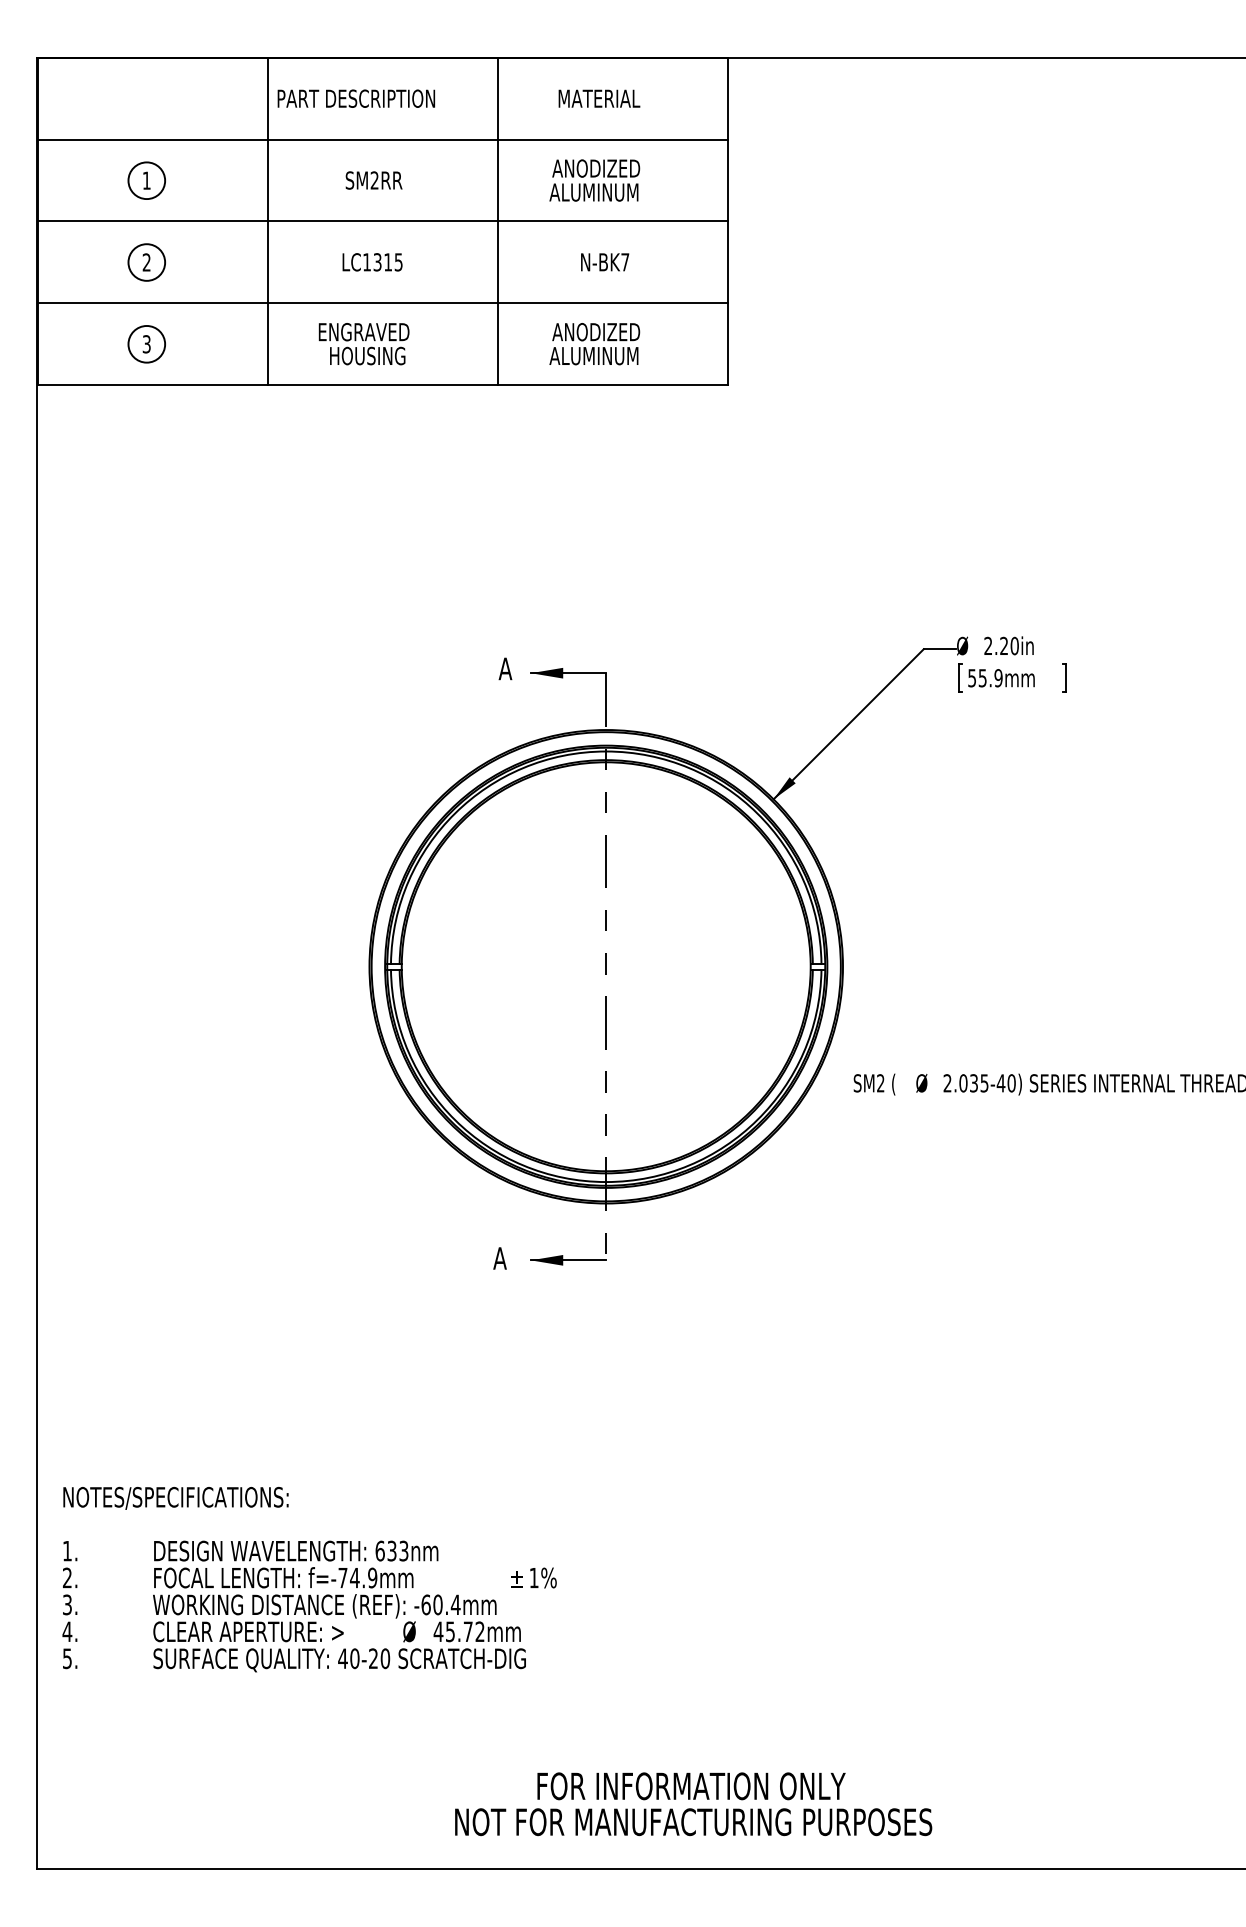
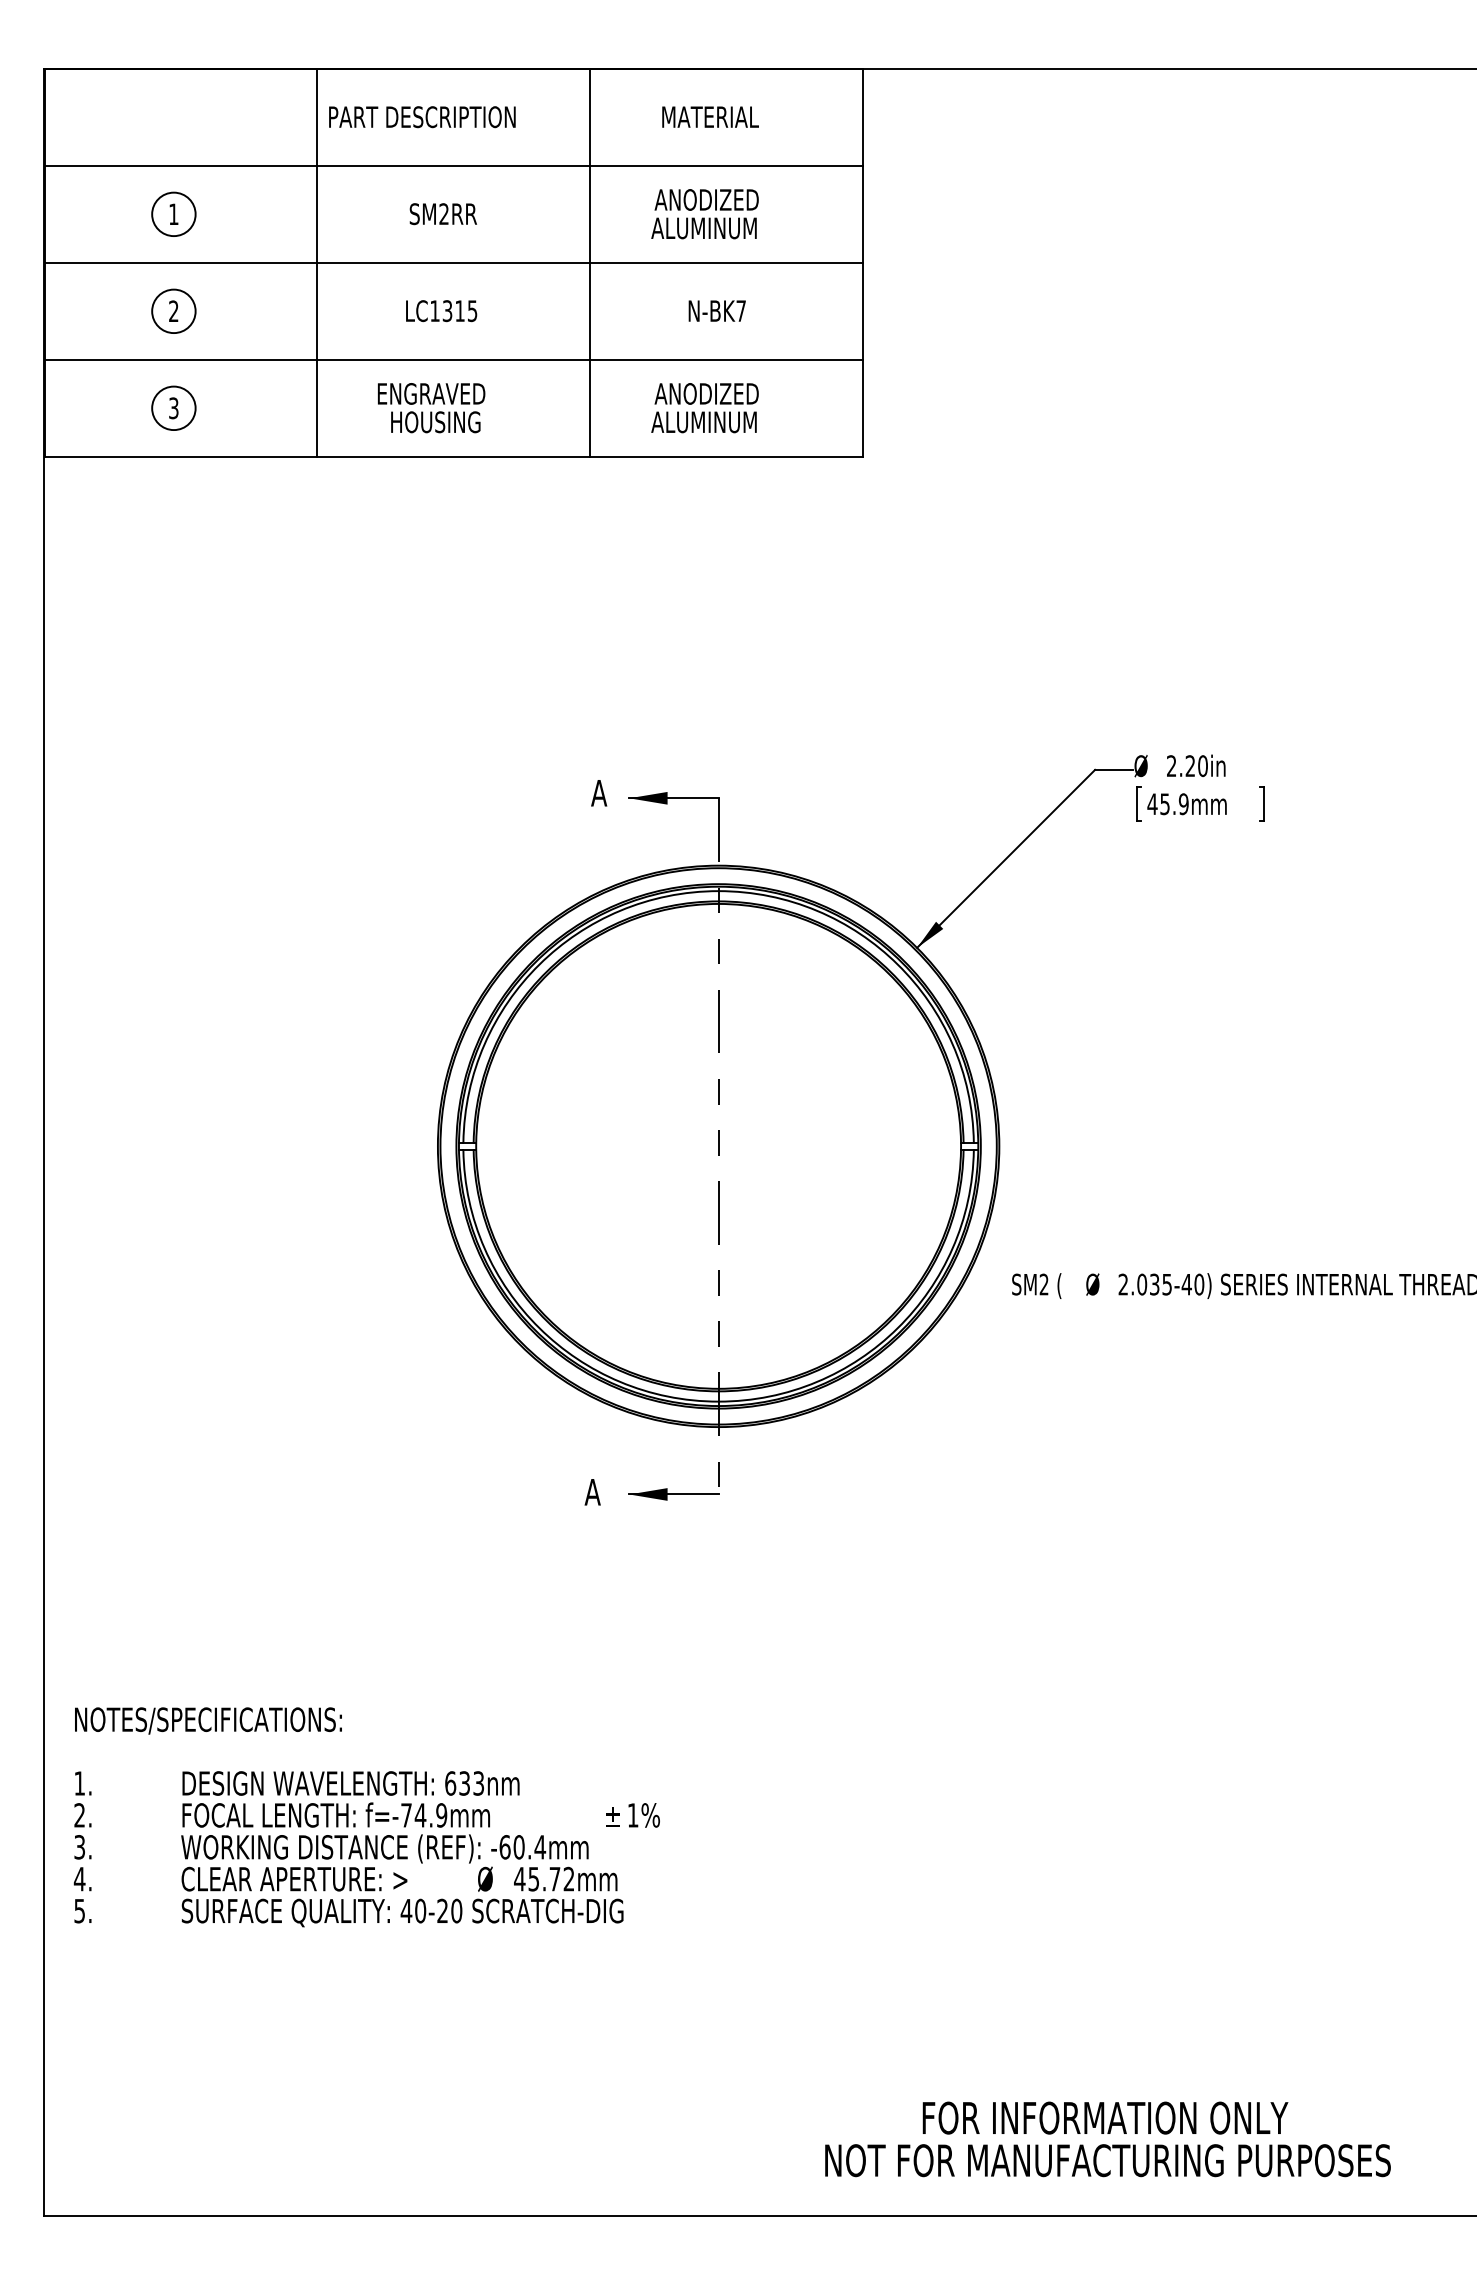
text: (971, 678) -> (1151, 804), 55.9mm -> 45.9mm
text: (309, 1579) -> (366, 1817), moved
text: (693, 1804) -> (1107, 2139), moved

